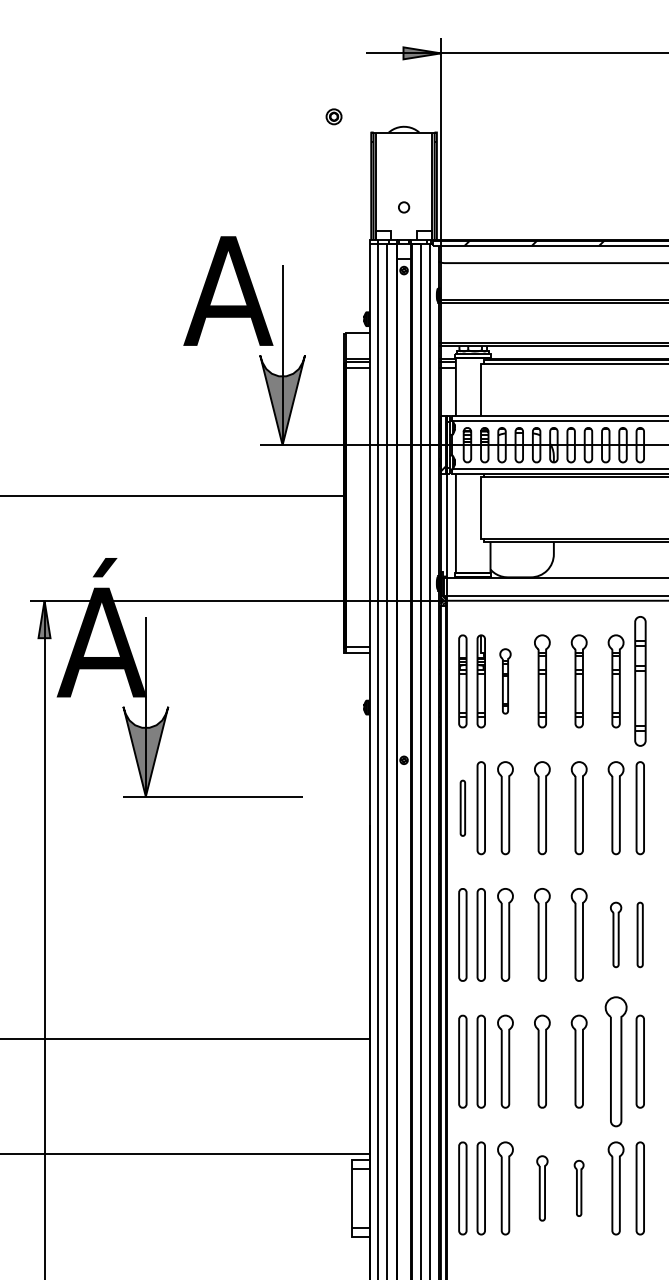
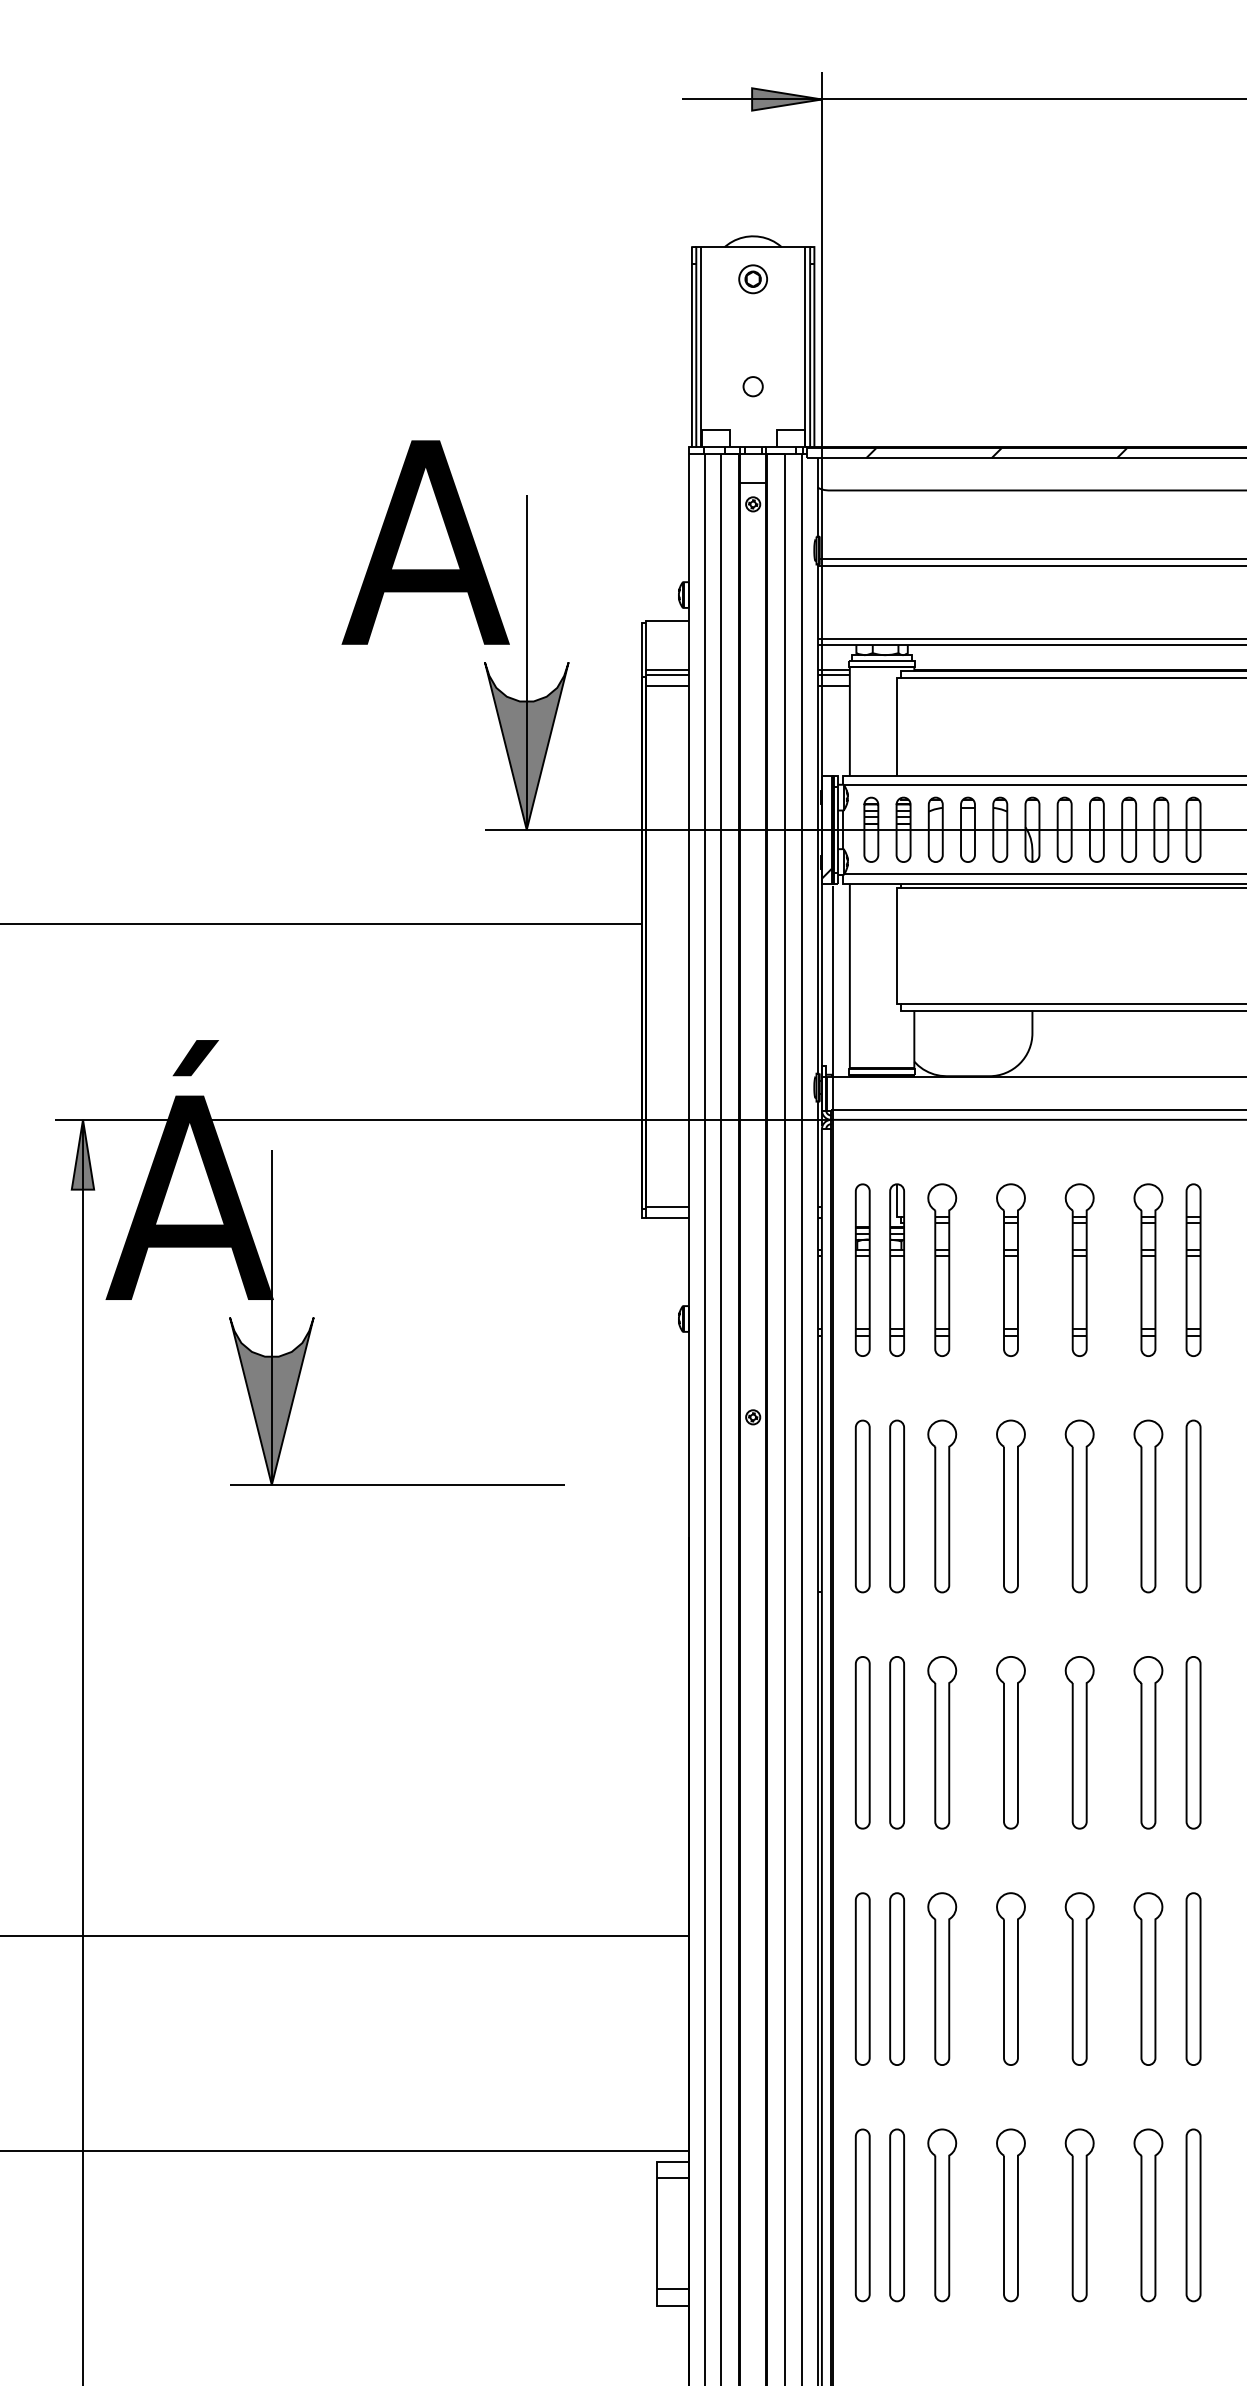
part: (333, 116) -> (752, 278), moved
part: (505, 681) -> (942, 1270), size x1.43
part: (639, 681) -> (1192, 1270), size x0.71
part: (462, 808) -> (862, 1507), size x1.67
part: (615, 934) -> (1147, 1741), size x1.43
part: (639, 934) -> (1192, 1741), size x1.43
part: (615, 1061) -> (1147, 1978), size x0.71
part: (542, 1188) -> (1011, 2215), size x1.43
part: (578, 1188) -> (1078, 2215), size x1.67

